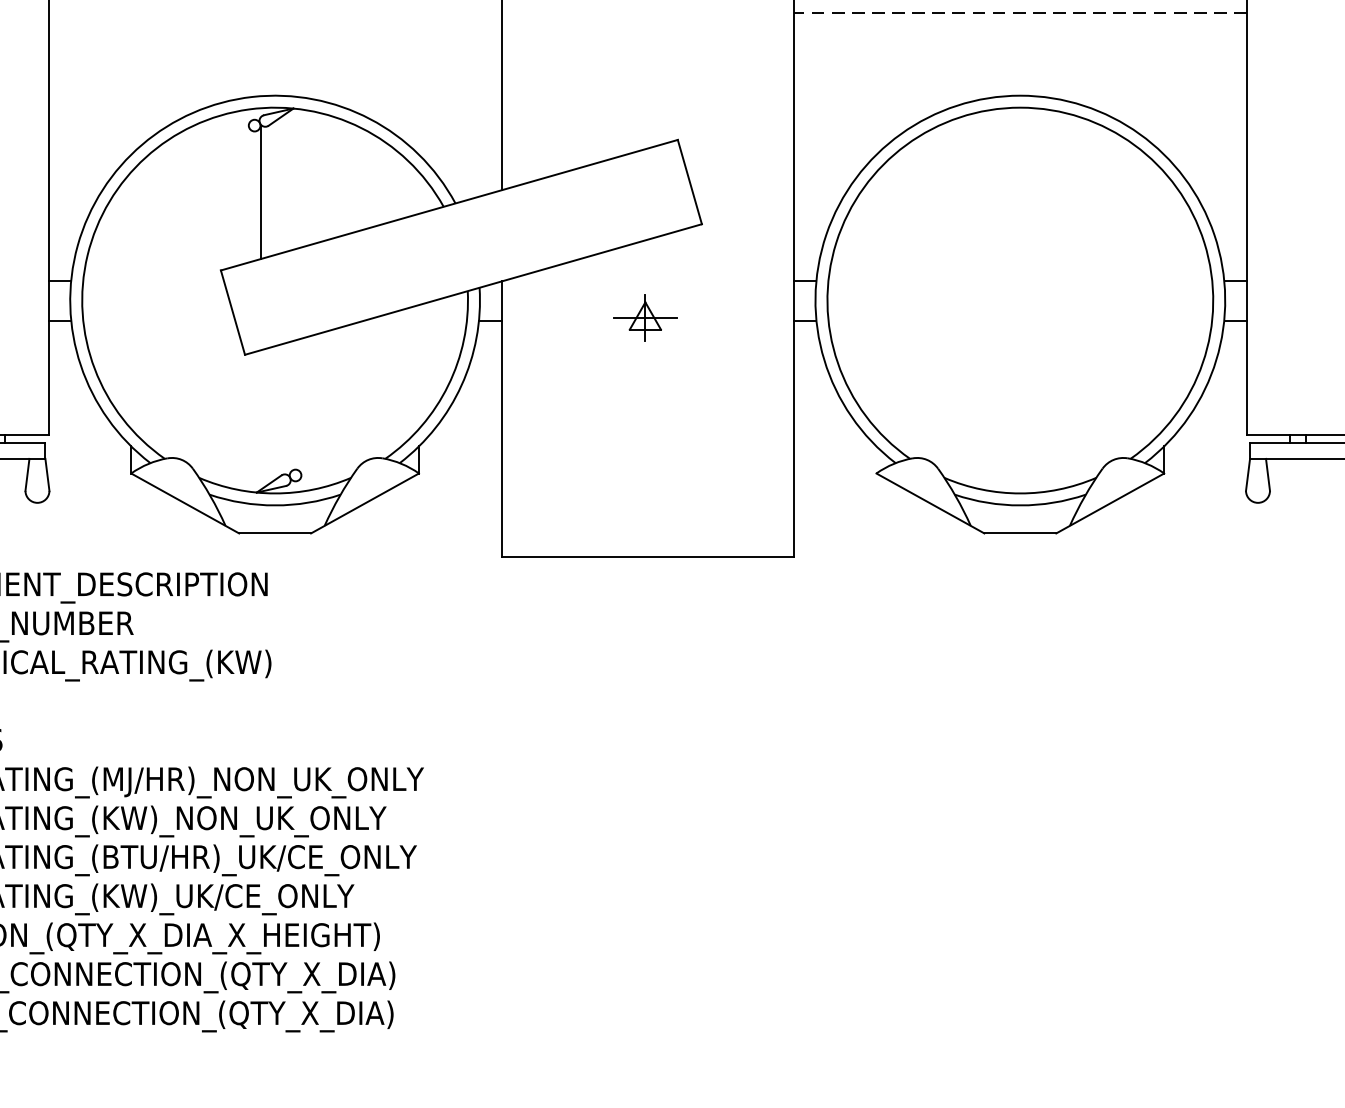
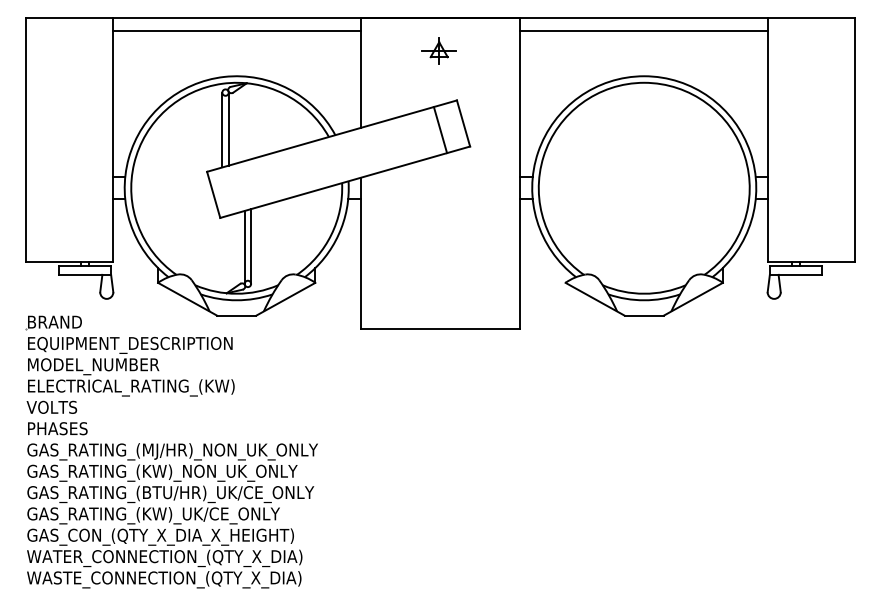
line: (274, 13) -> (236, 31), added
line: (1020, 13) -> (644, 31), dashed -> solid
line: (249, 193) -> (222, 129), added
line: (647, 194) -> (440, 130), added
part: (644, 317) -> (438, 50), moved
line: (289, 407) -> (244, 246), added
line: (302, 407) -> (251, 246), added

